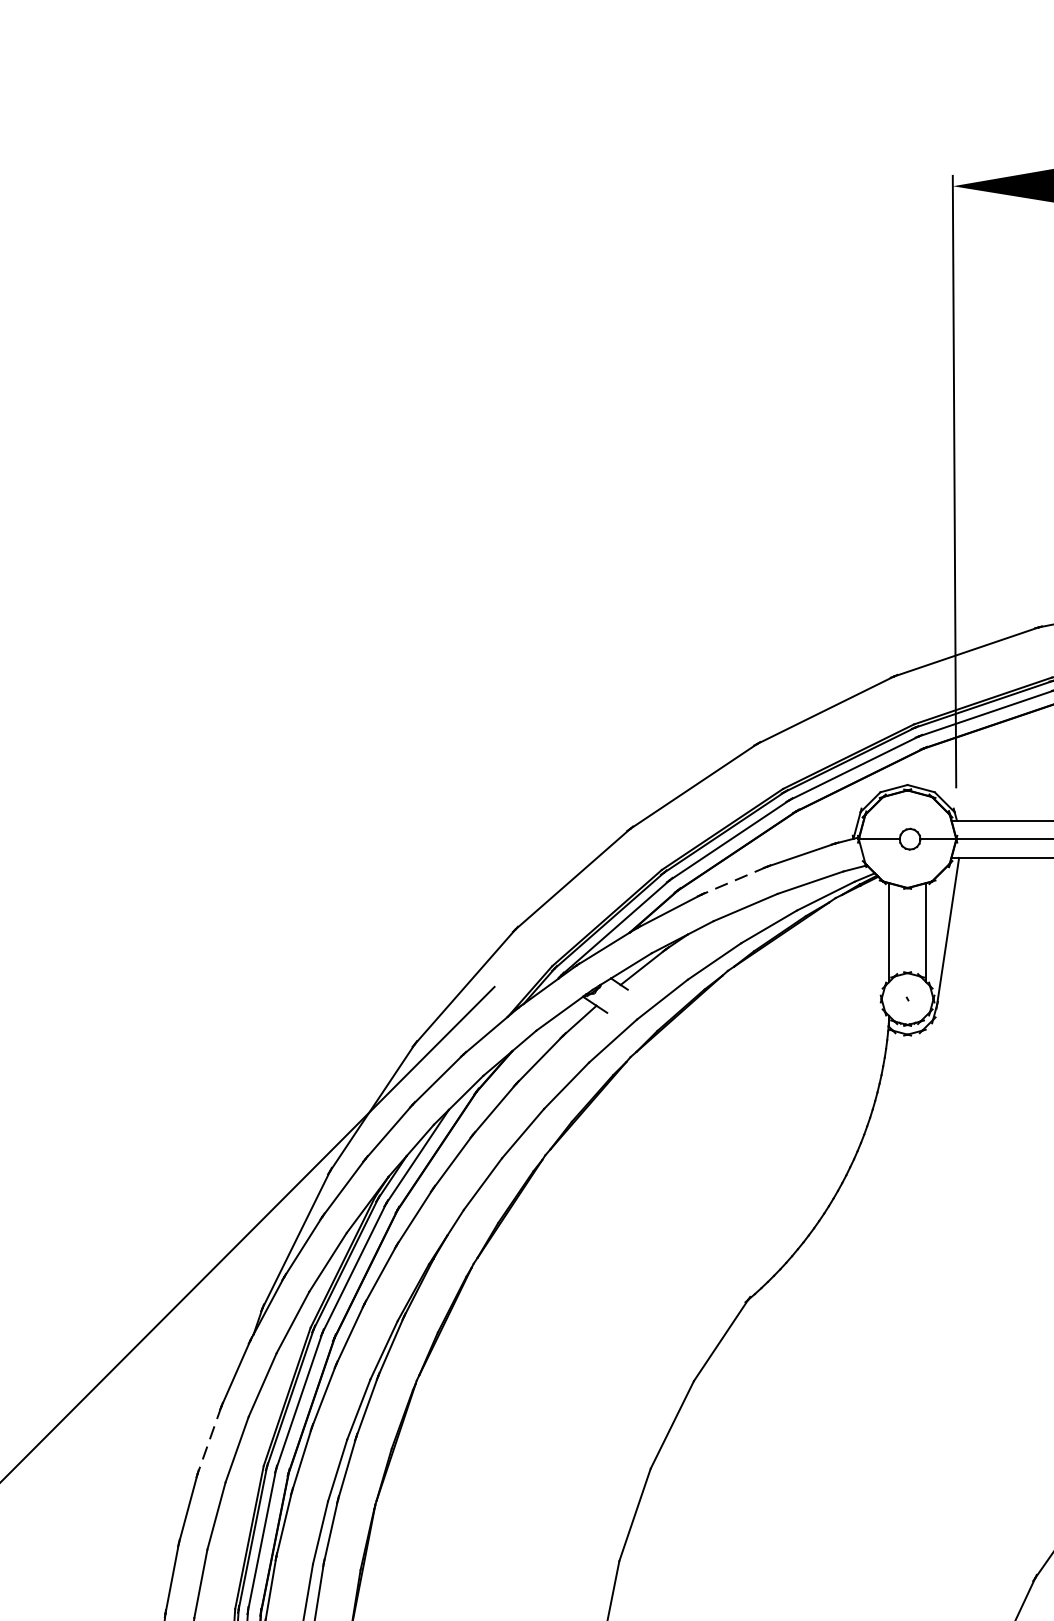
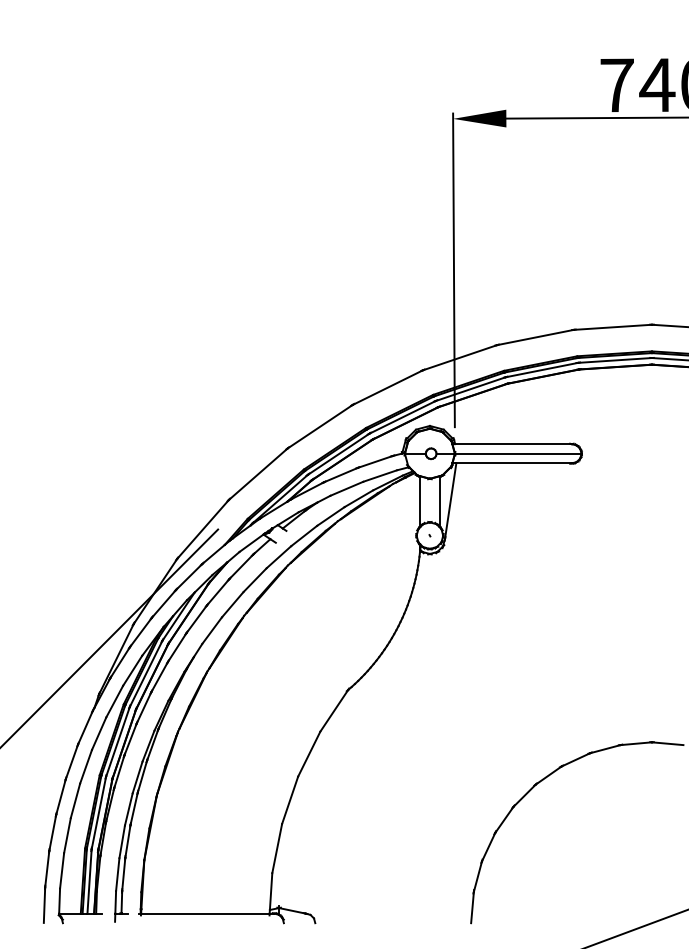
line: (733, 881) -> (340, 475), dashed -> solid
line: (208, 1441) -> (71, 762), dashed -> solid

